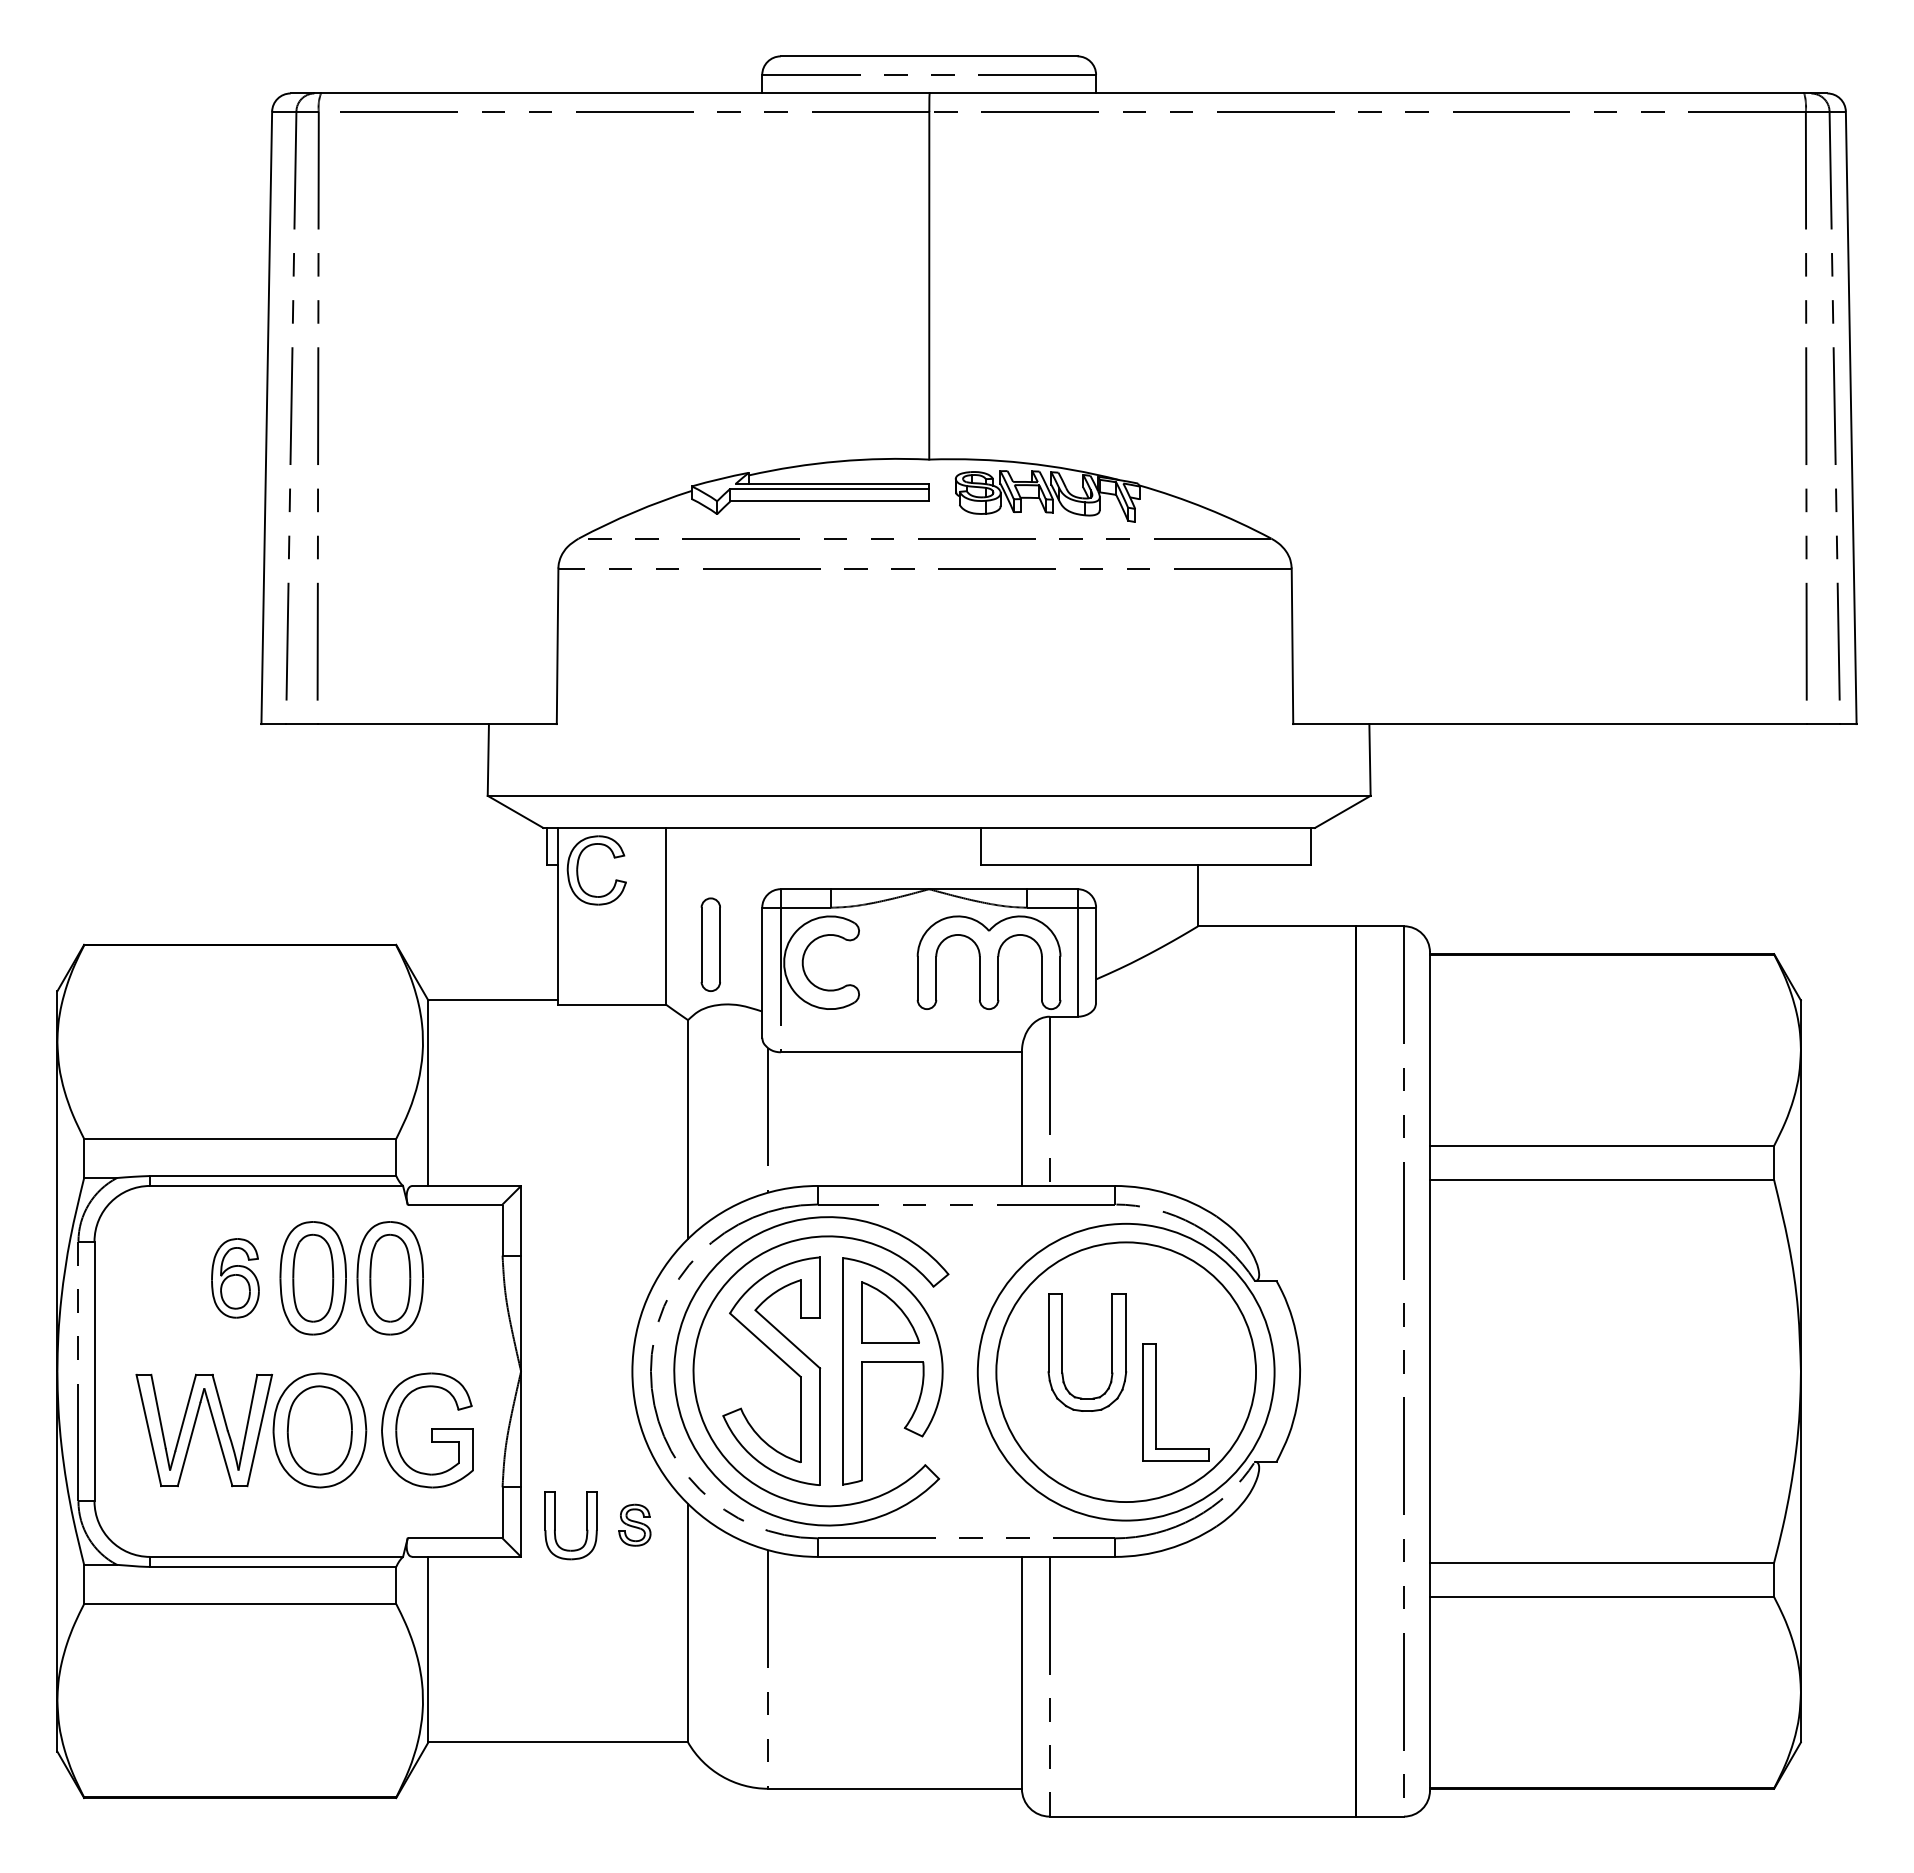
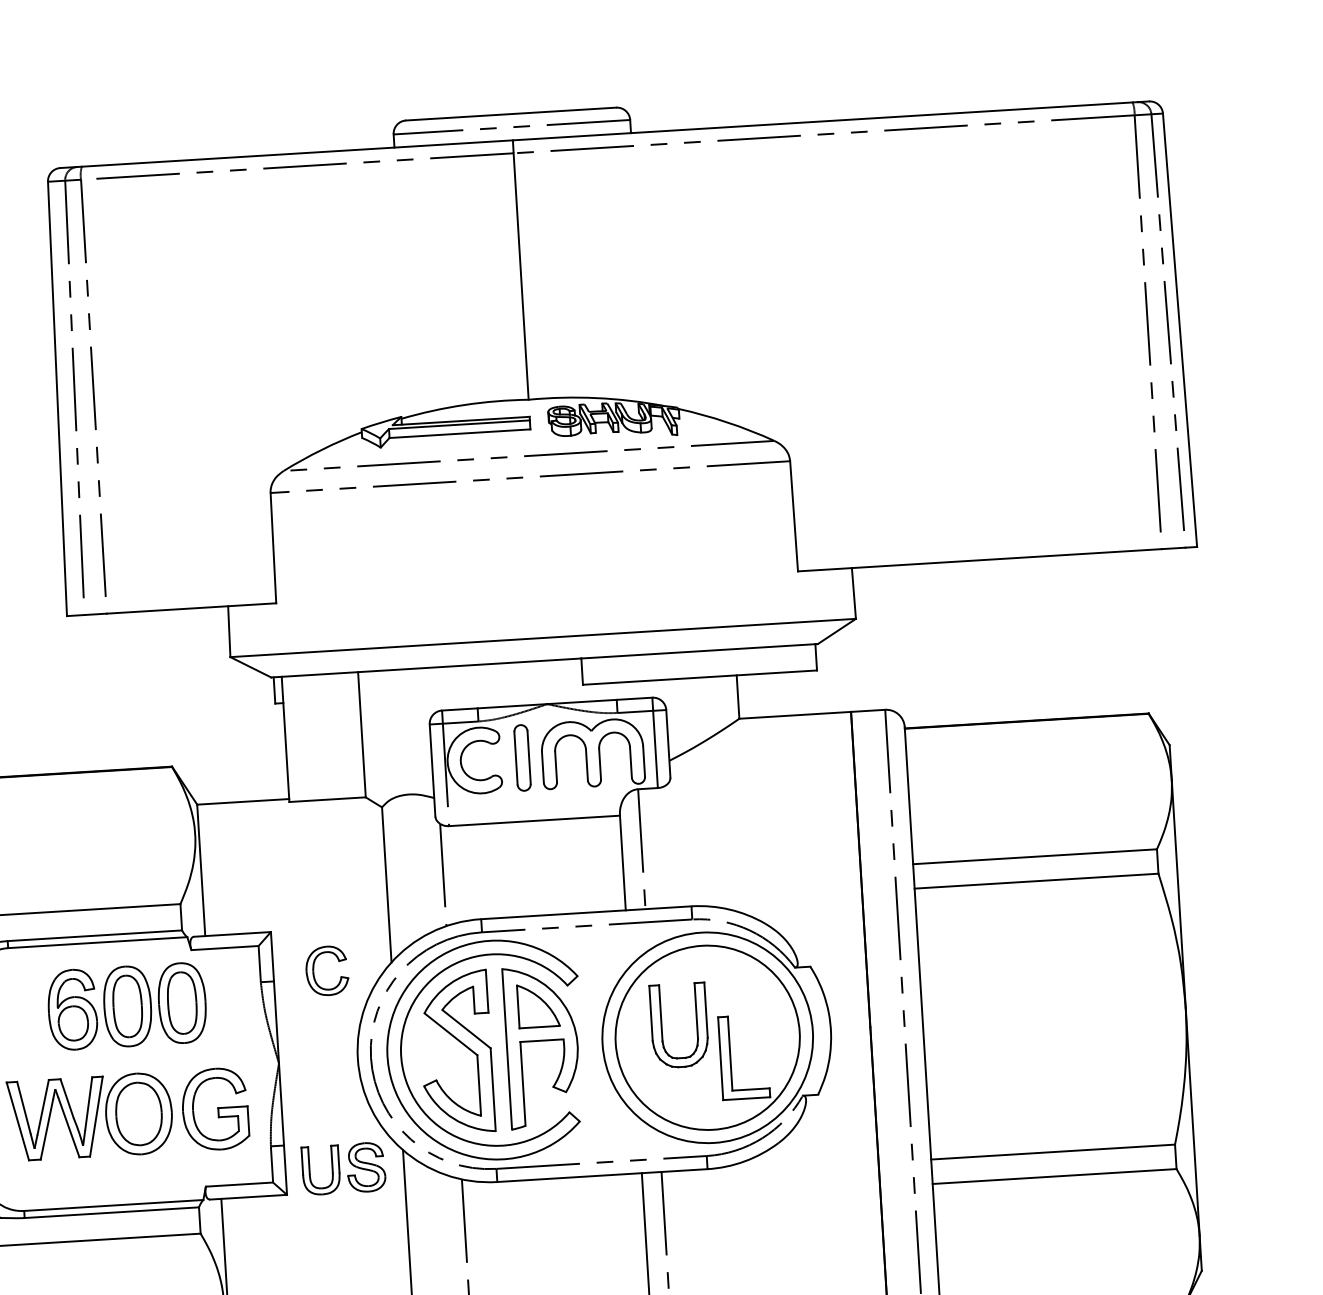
part: (578, 870) -> (314, 971), moved
part: (710, 944) -> (522, 757), moved
part: (235, 1278) -> (72, 1009), size x1.43
part: (634, 1525) -> (366, 1167), size x1.67

